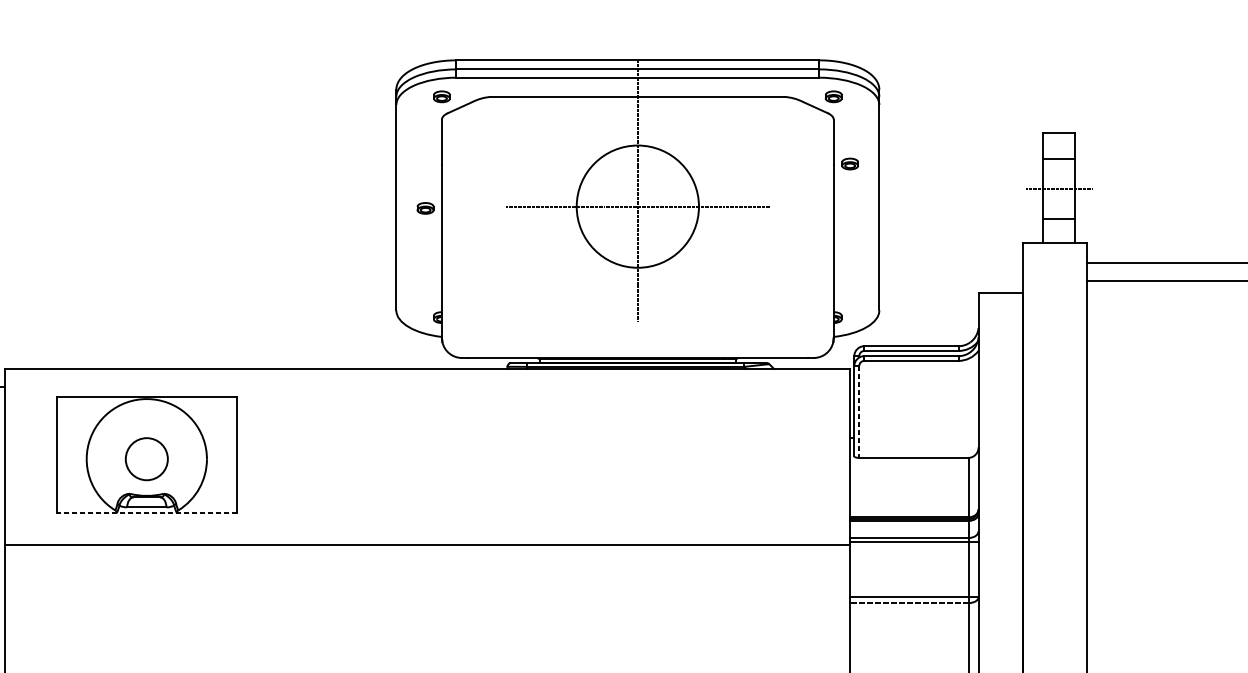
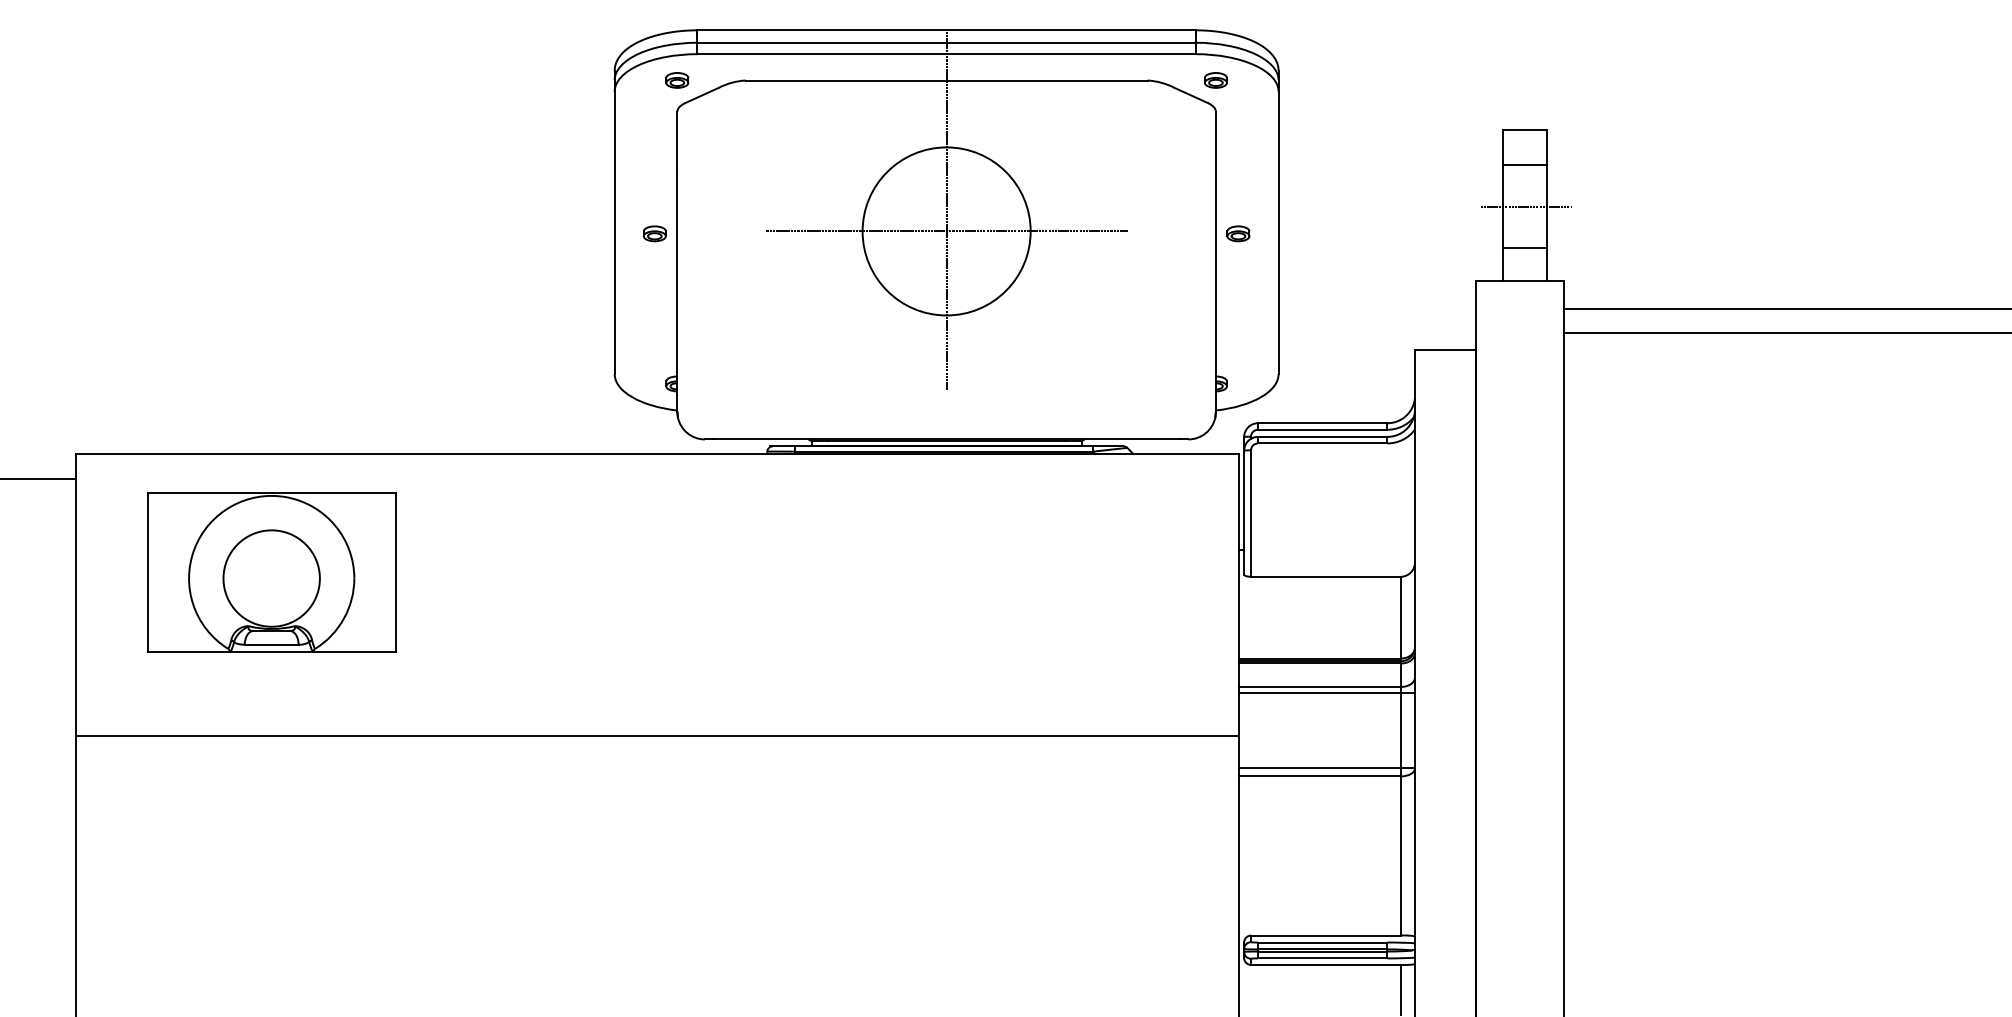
part: (850, 163) -> (1238, 233), moved
line: (859, 412) -> (1251, 514), dashed -> solid
circle: (146, 459) -> (271, 578), size x1.67
line: (146, 512) -> (271, 652), dashed -> solid
line: (427, 545) -> (657, 736), moved
line: (909, 603) -> (1319, 776), dashed -> solid

